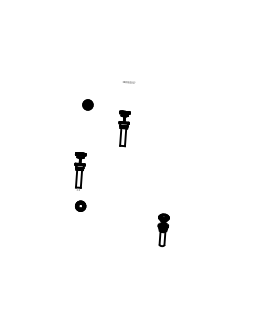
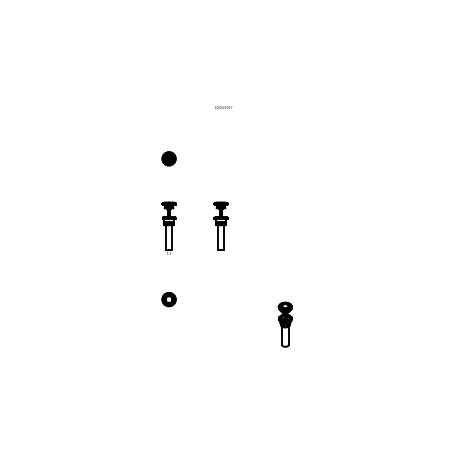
text: (128, 82) -> (223, 107), moved
part: (123, 128) -> (220, 225), moved
part: (79, 171) -> (168, 227), moved

